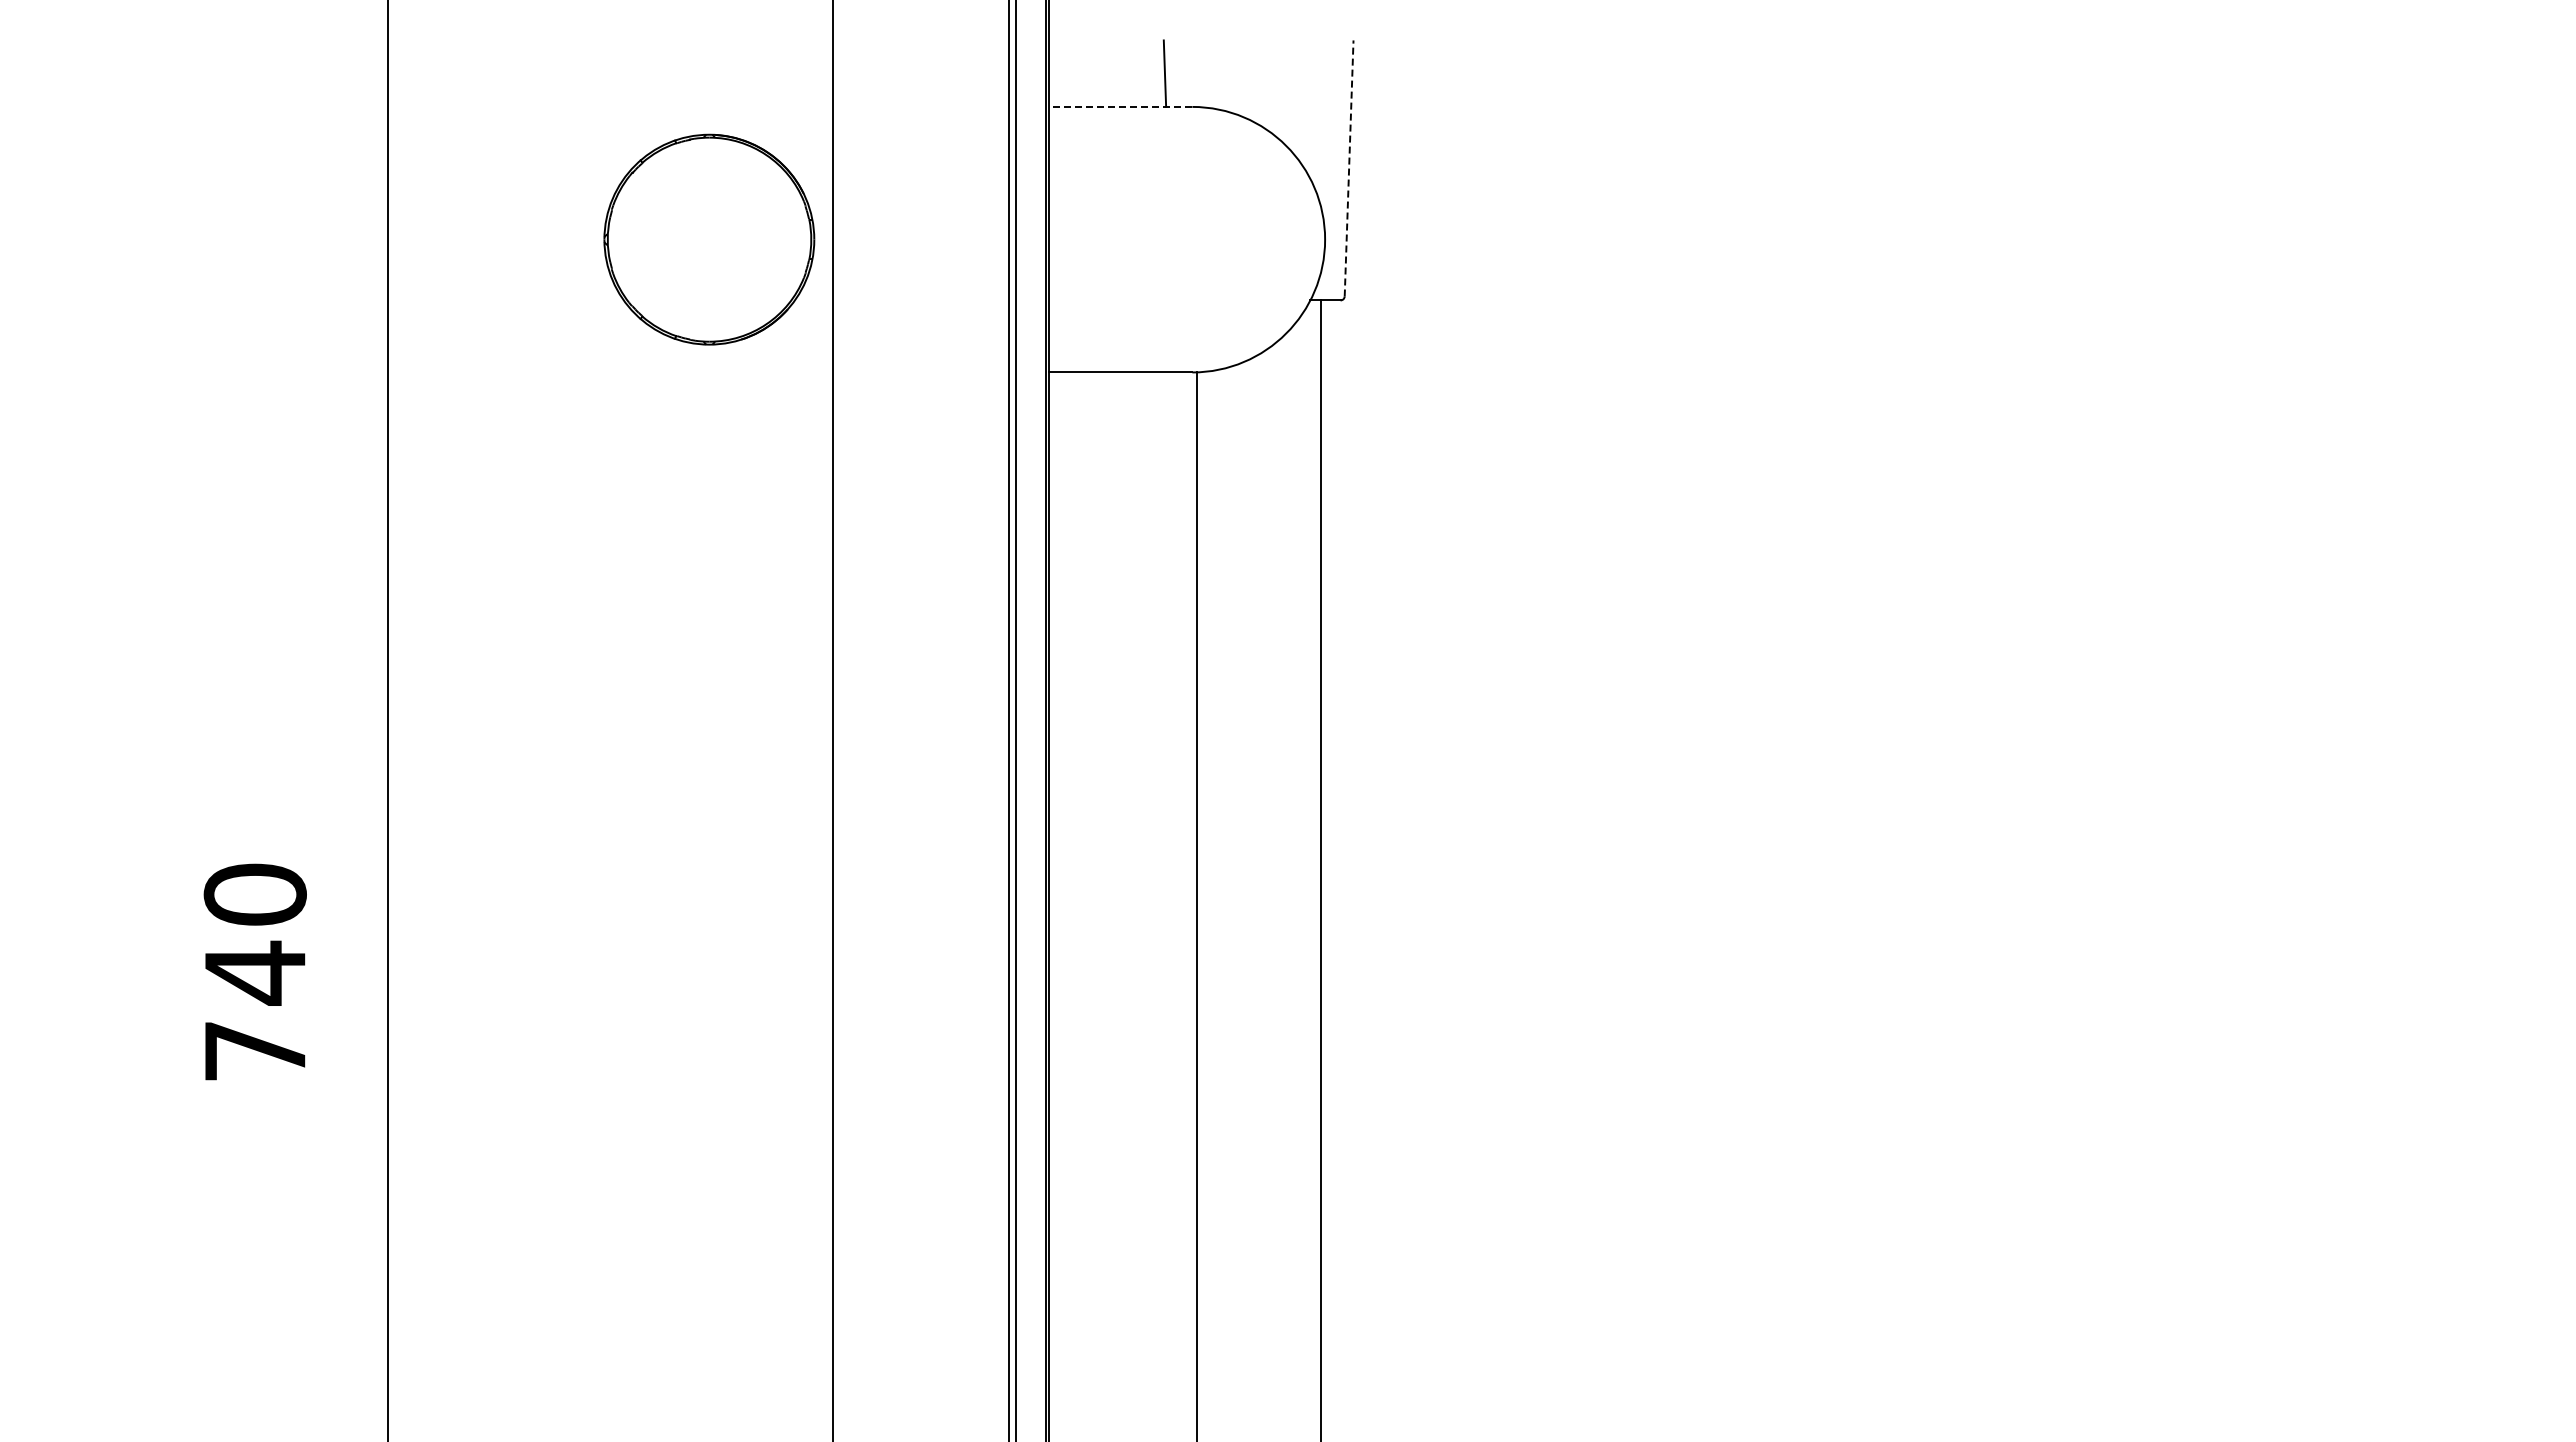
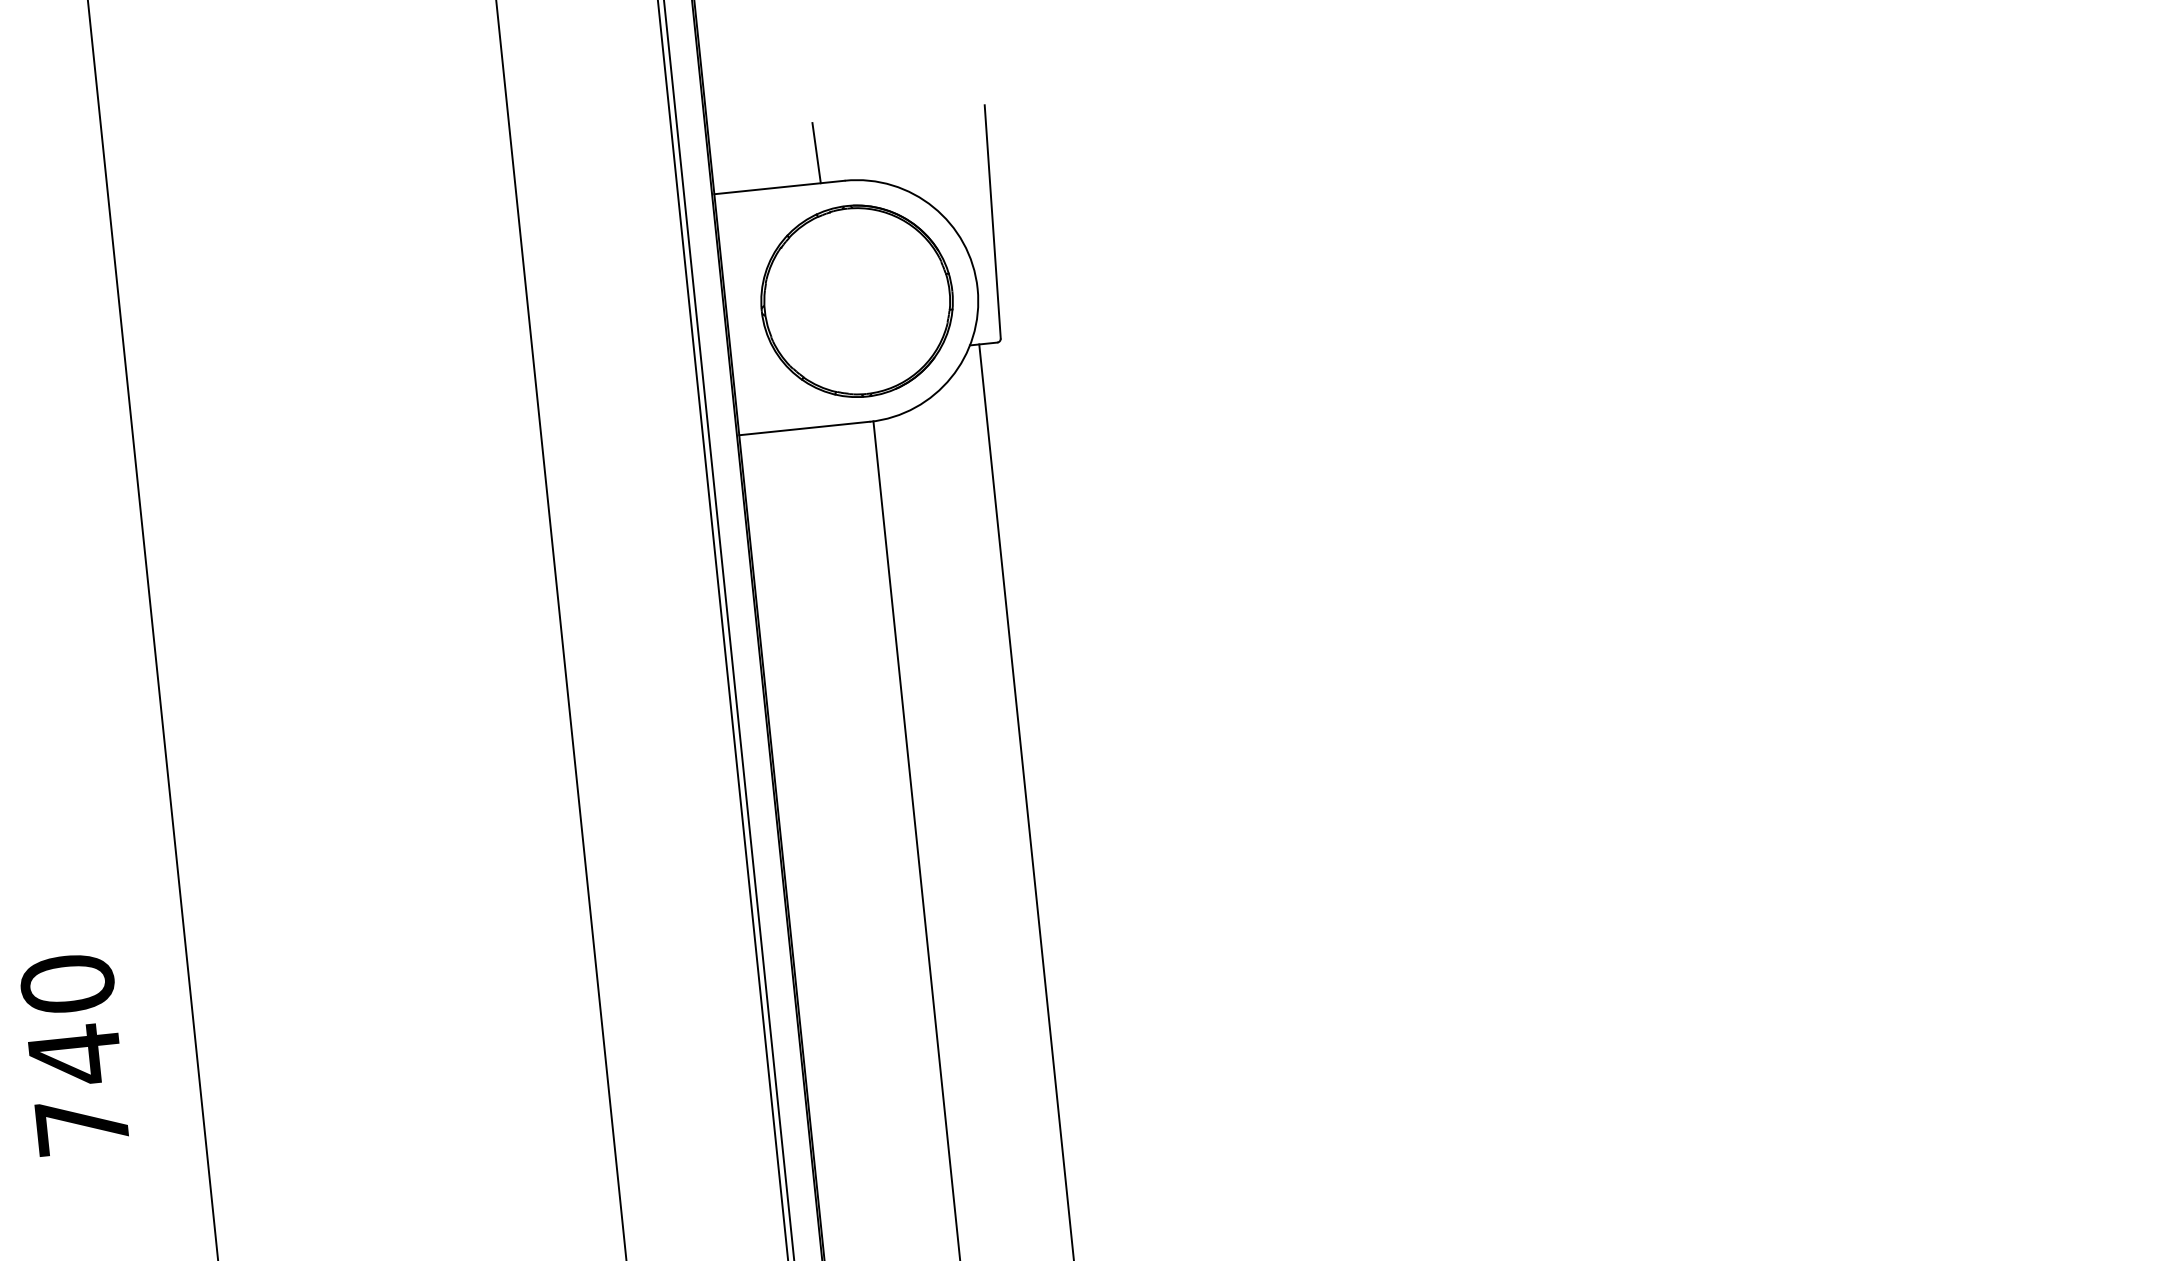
line: (1120, 106) -> (779, 187), dashed -> solid
line: (1349, 167) -> (993, 221), dashed -> solid
part: (709, 239) -> (857, 301), moved

